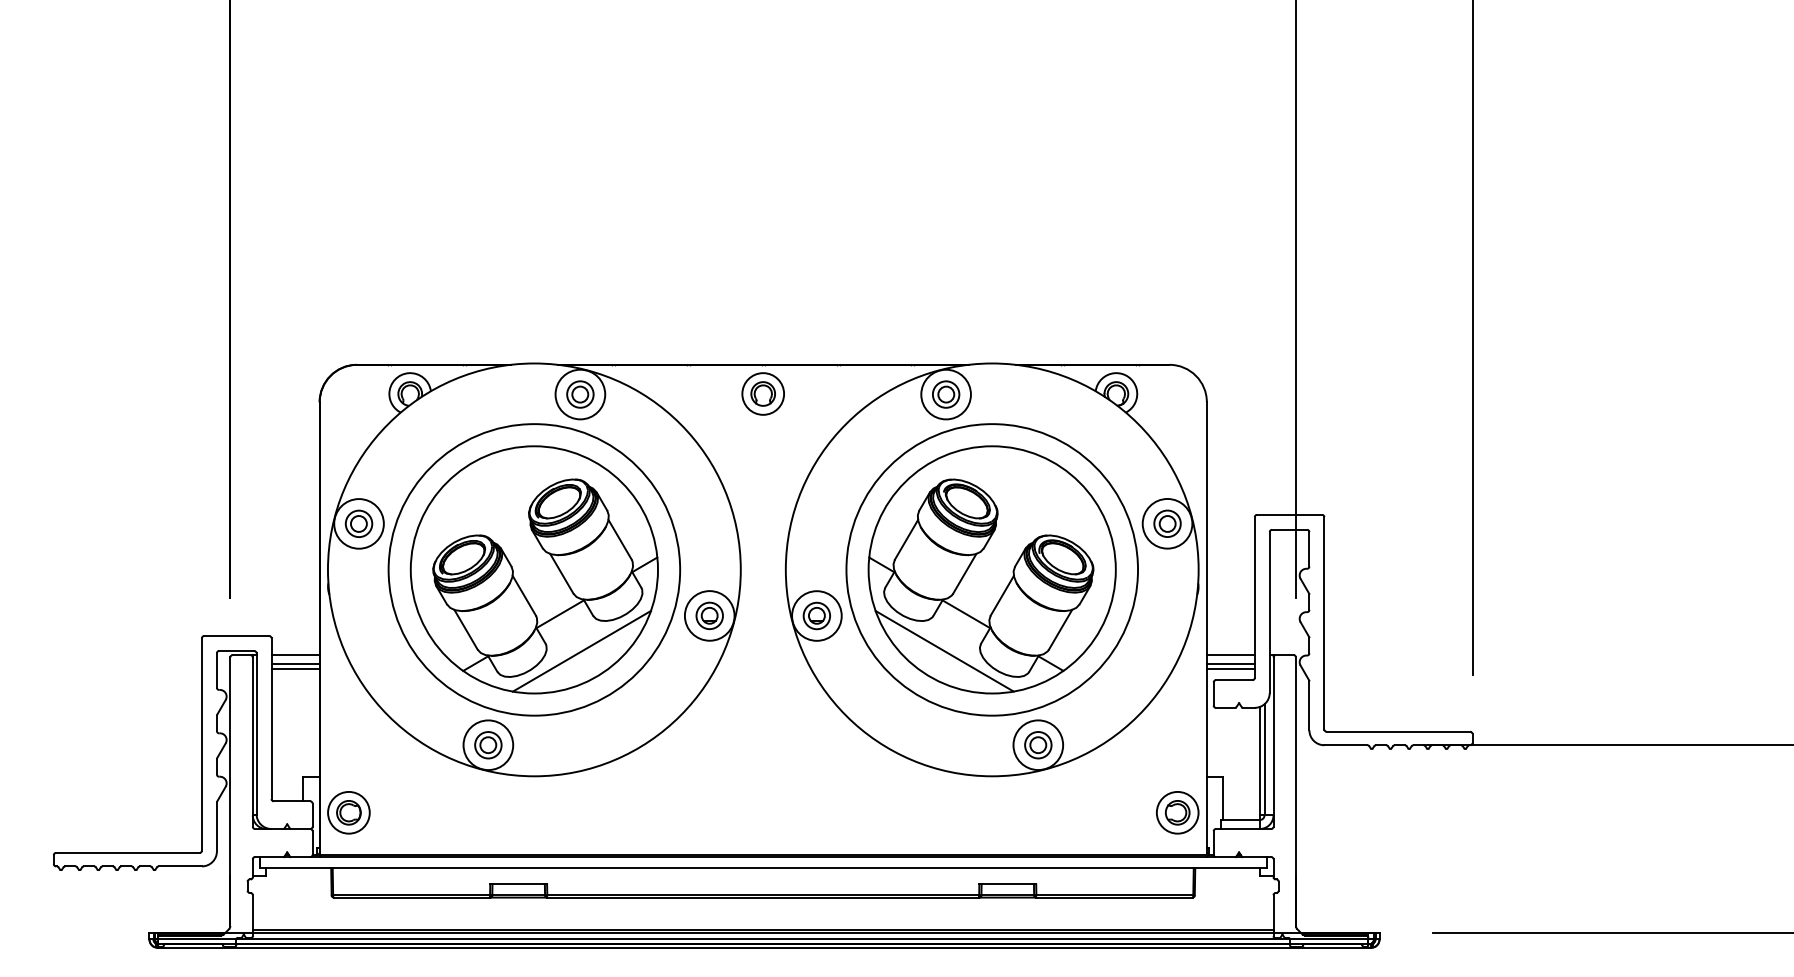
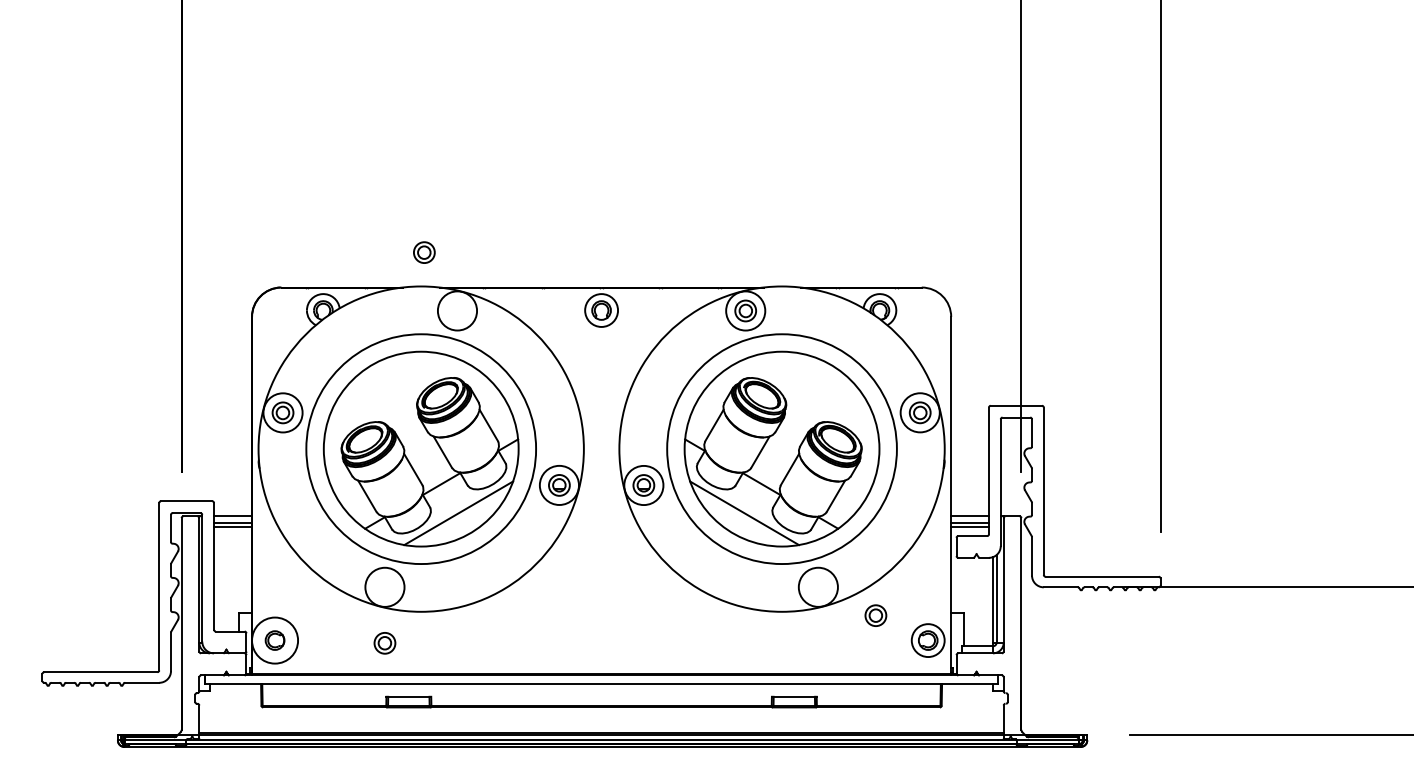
part: (580, 394) -> (424, 252), moved
part: (488, 745) -> (385, 643), moved
part: (1038, 745) -> (876, 615), moved
circle: (348, 812) -> (274, 640), size x1.4

